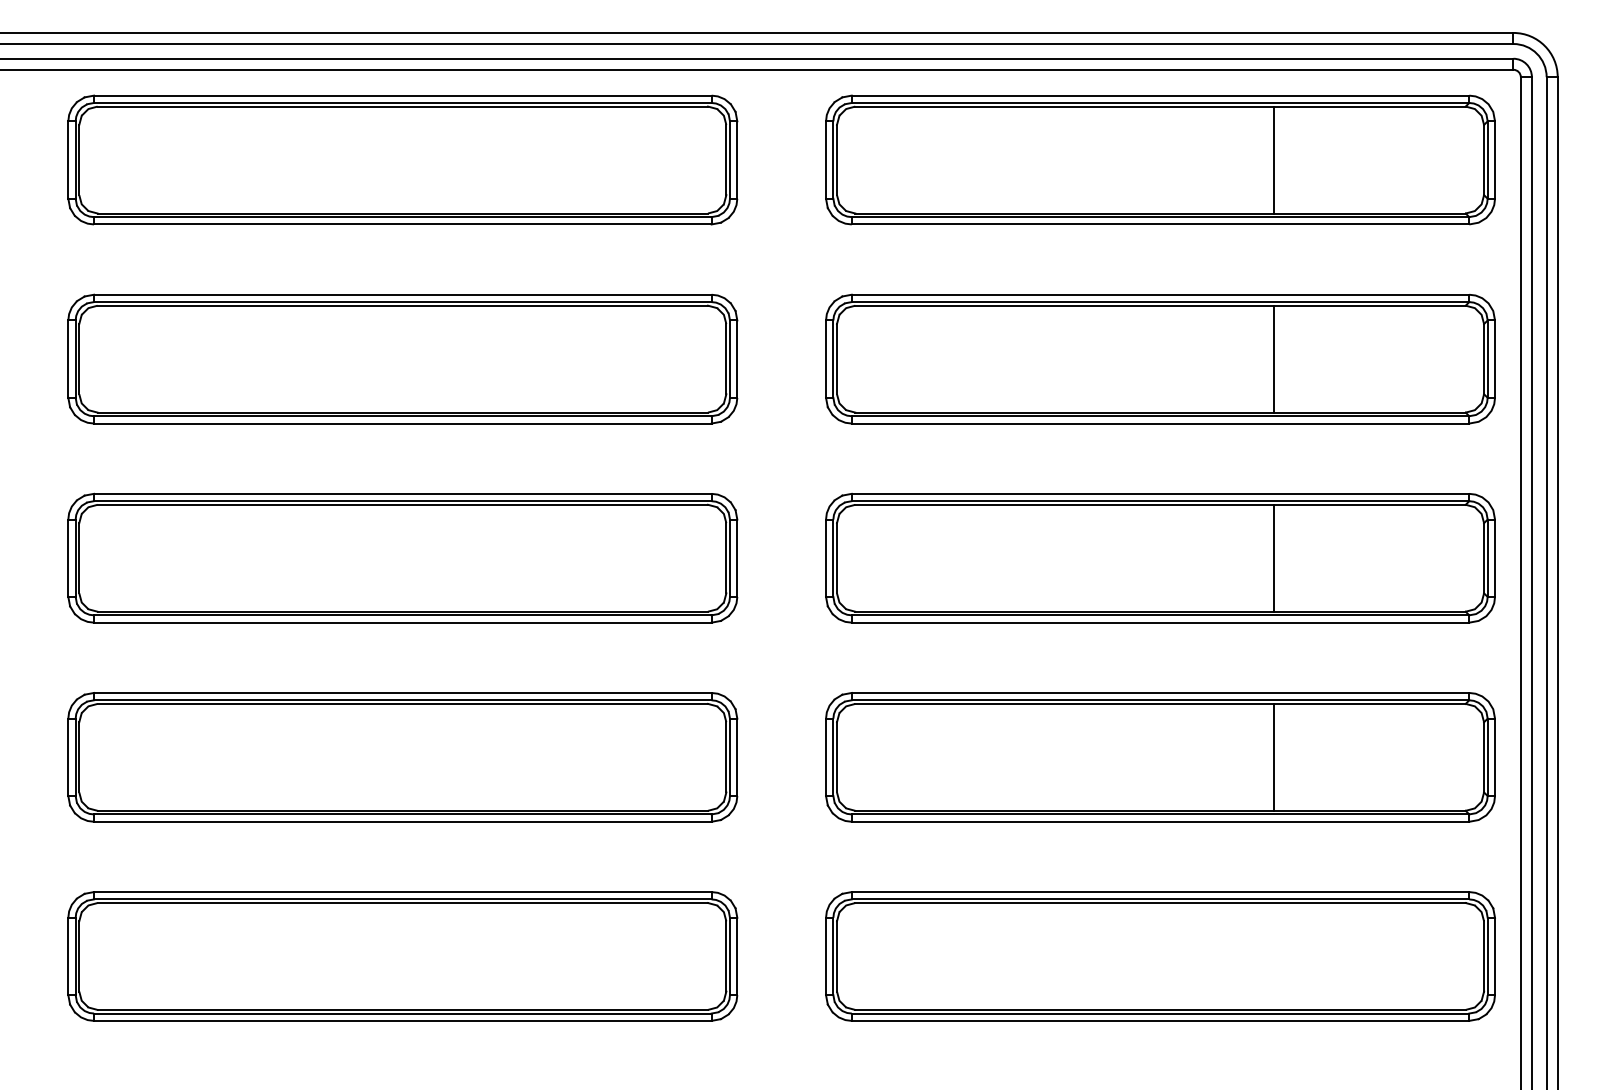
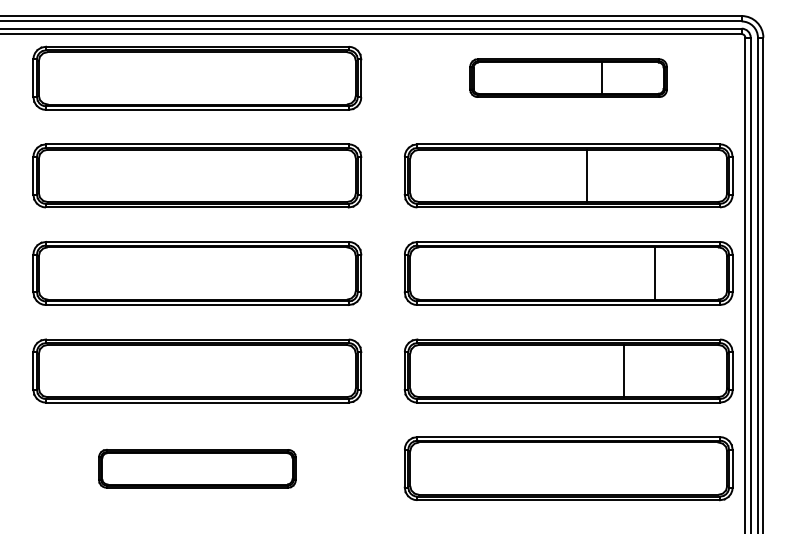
part: (1160, 158) -> (568, 77), size x0.6
line: (1274, 358) -> (587, 175), moved
line: (1274, 558) -> (655, 273), moved
part: (403, 956) -> (197, 468), size x0.6

